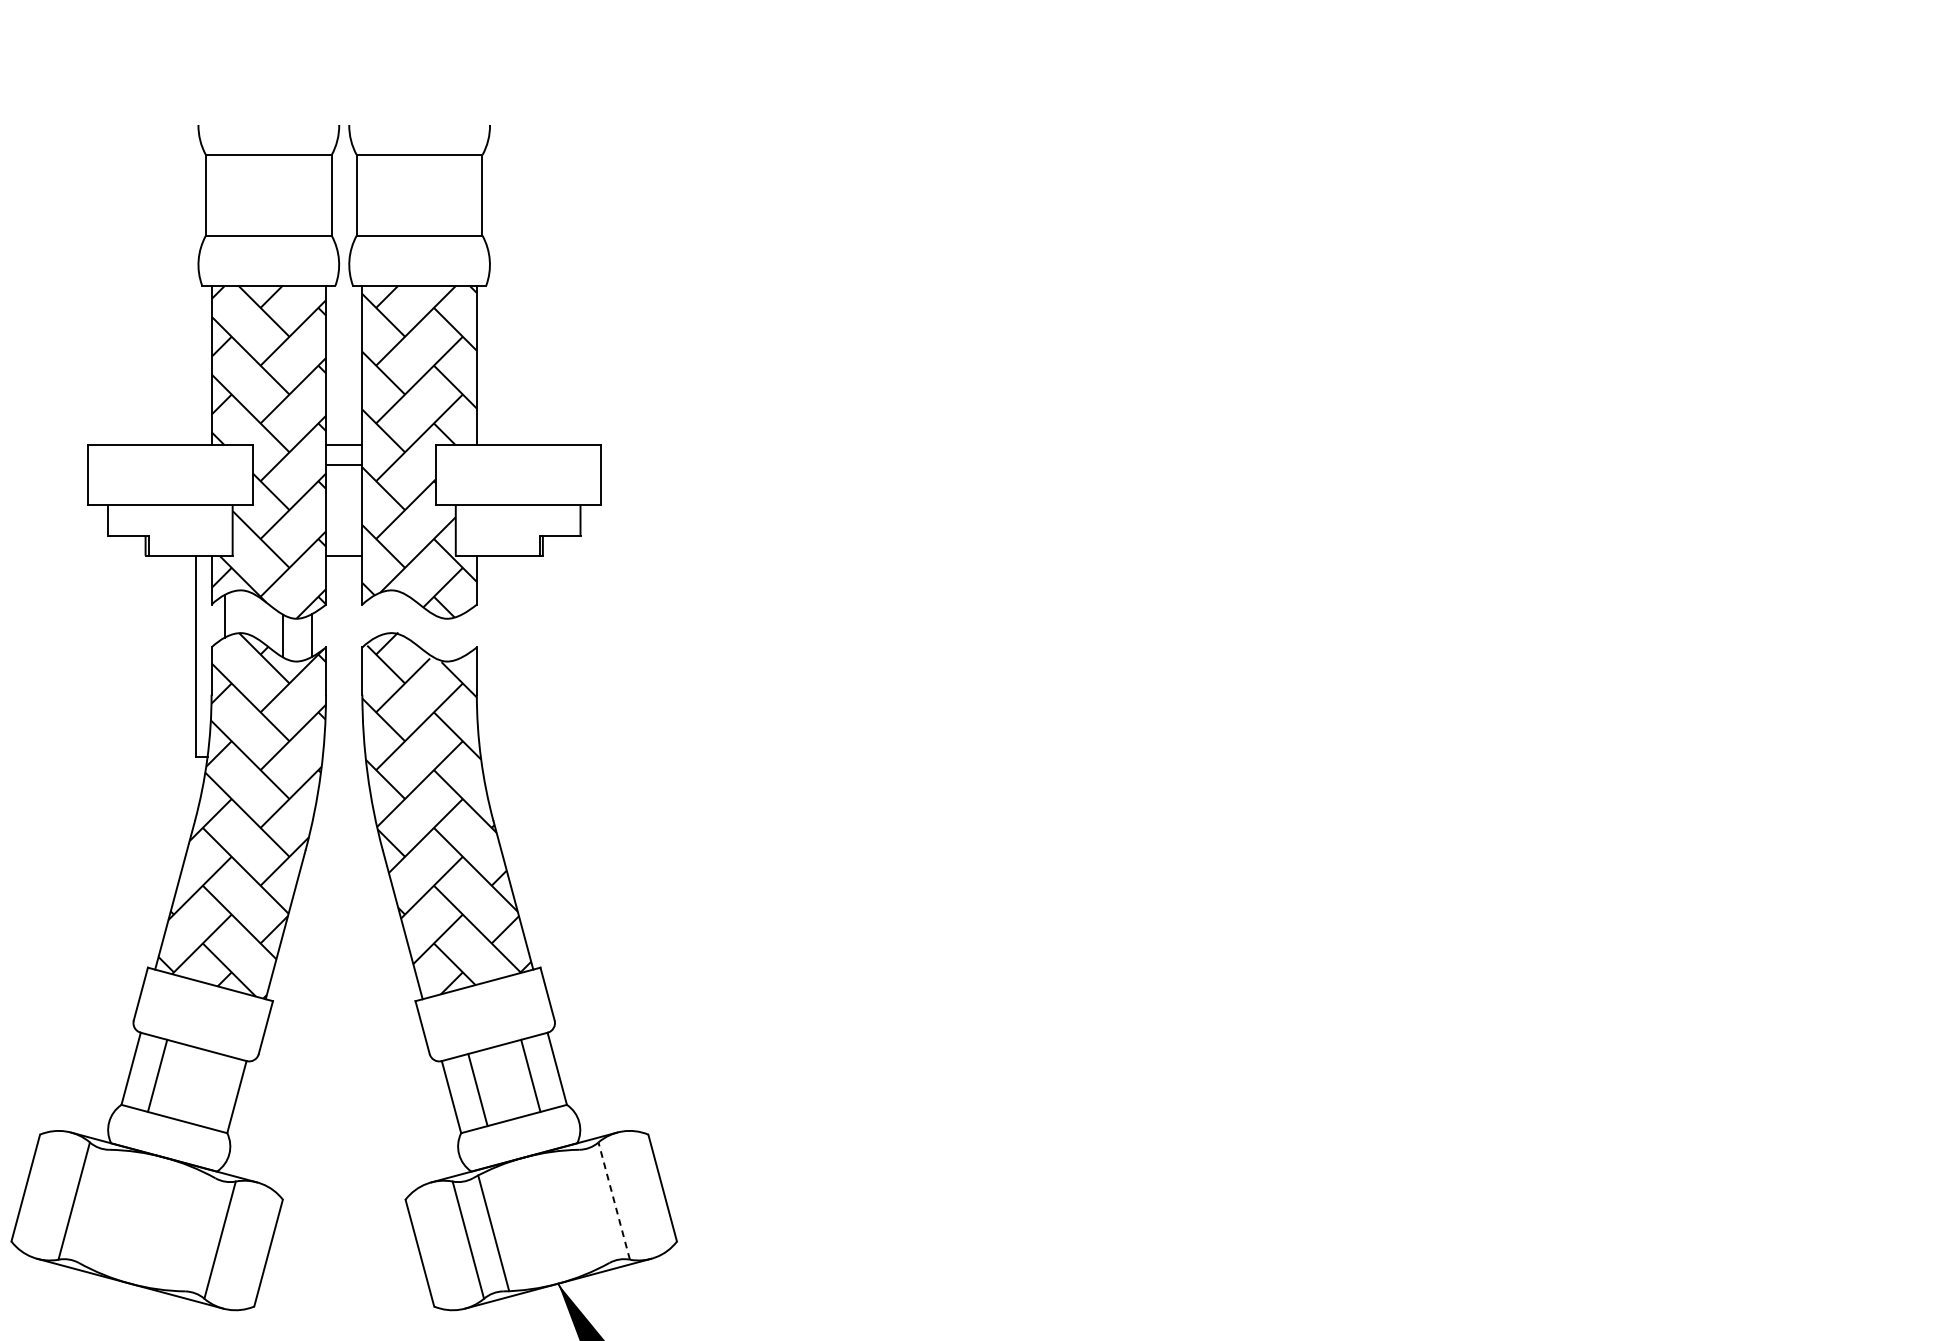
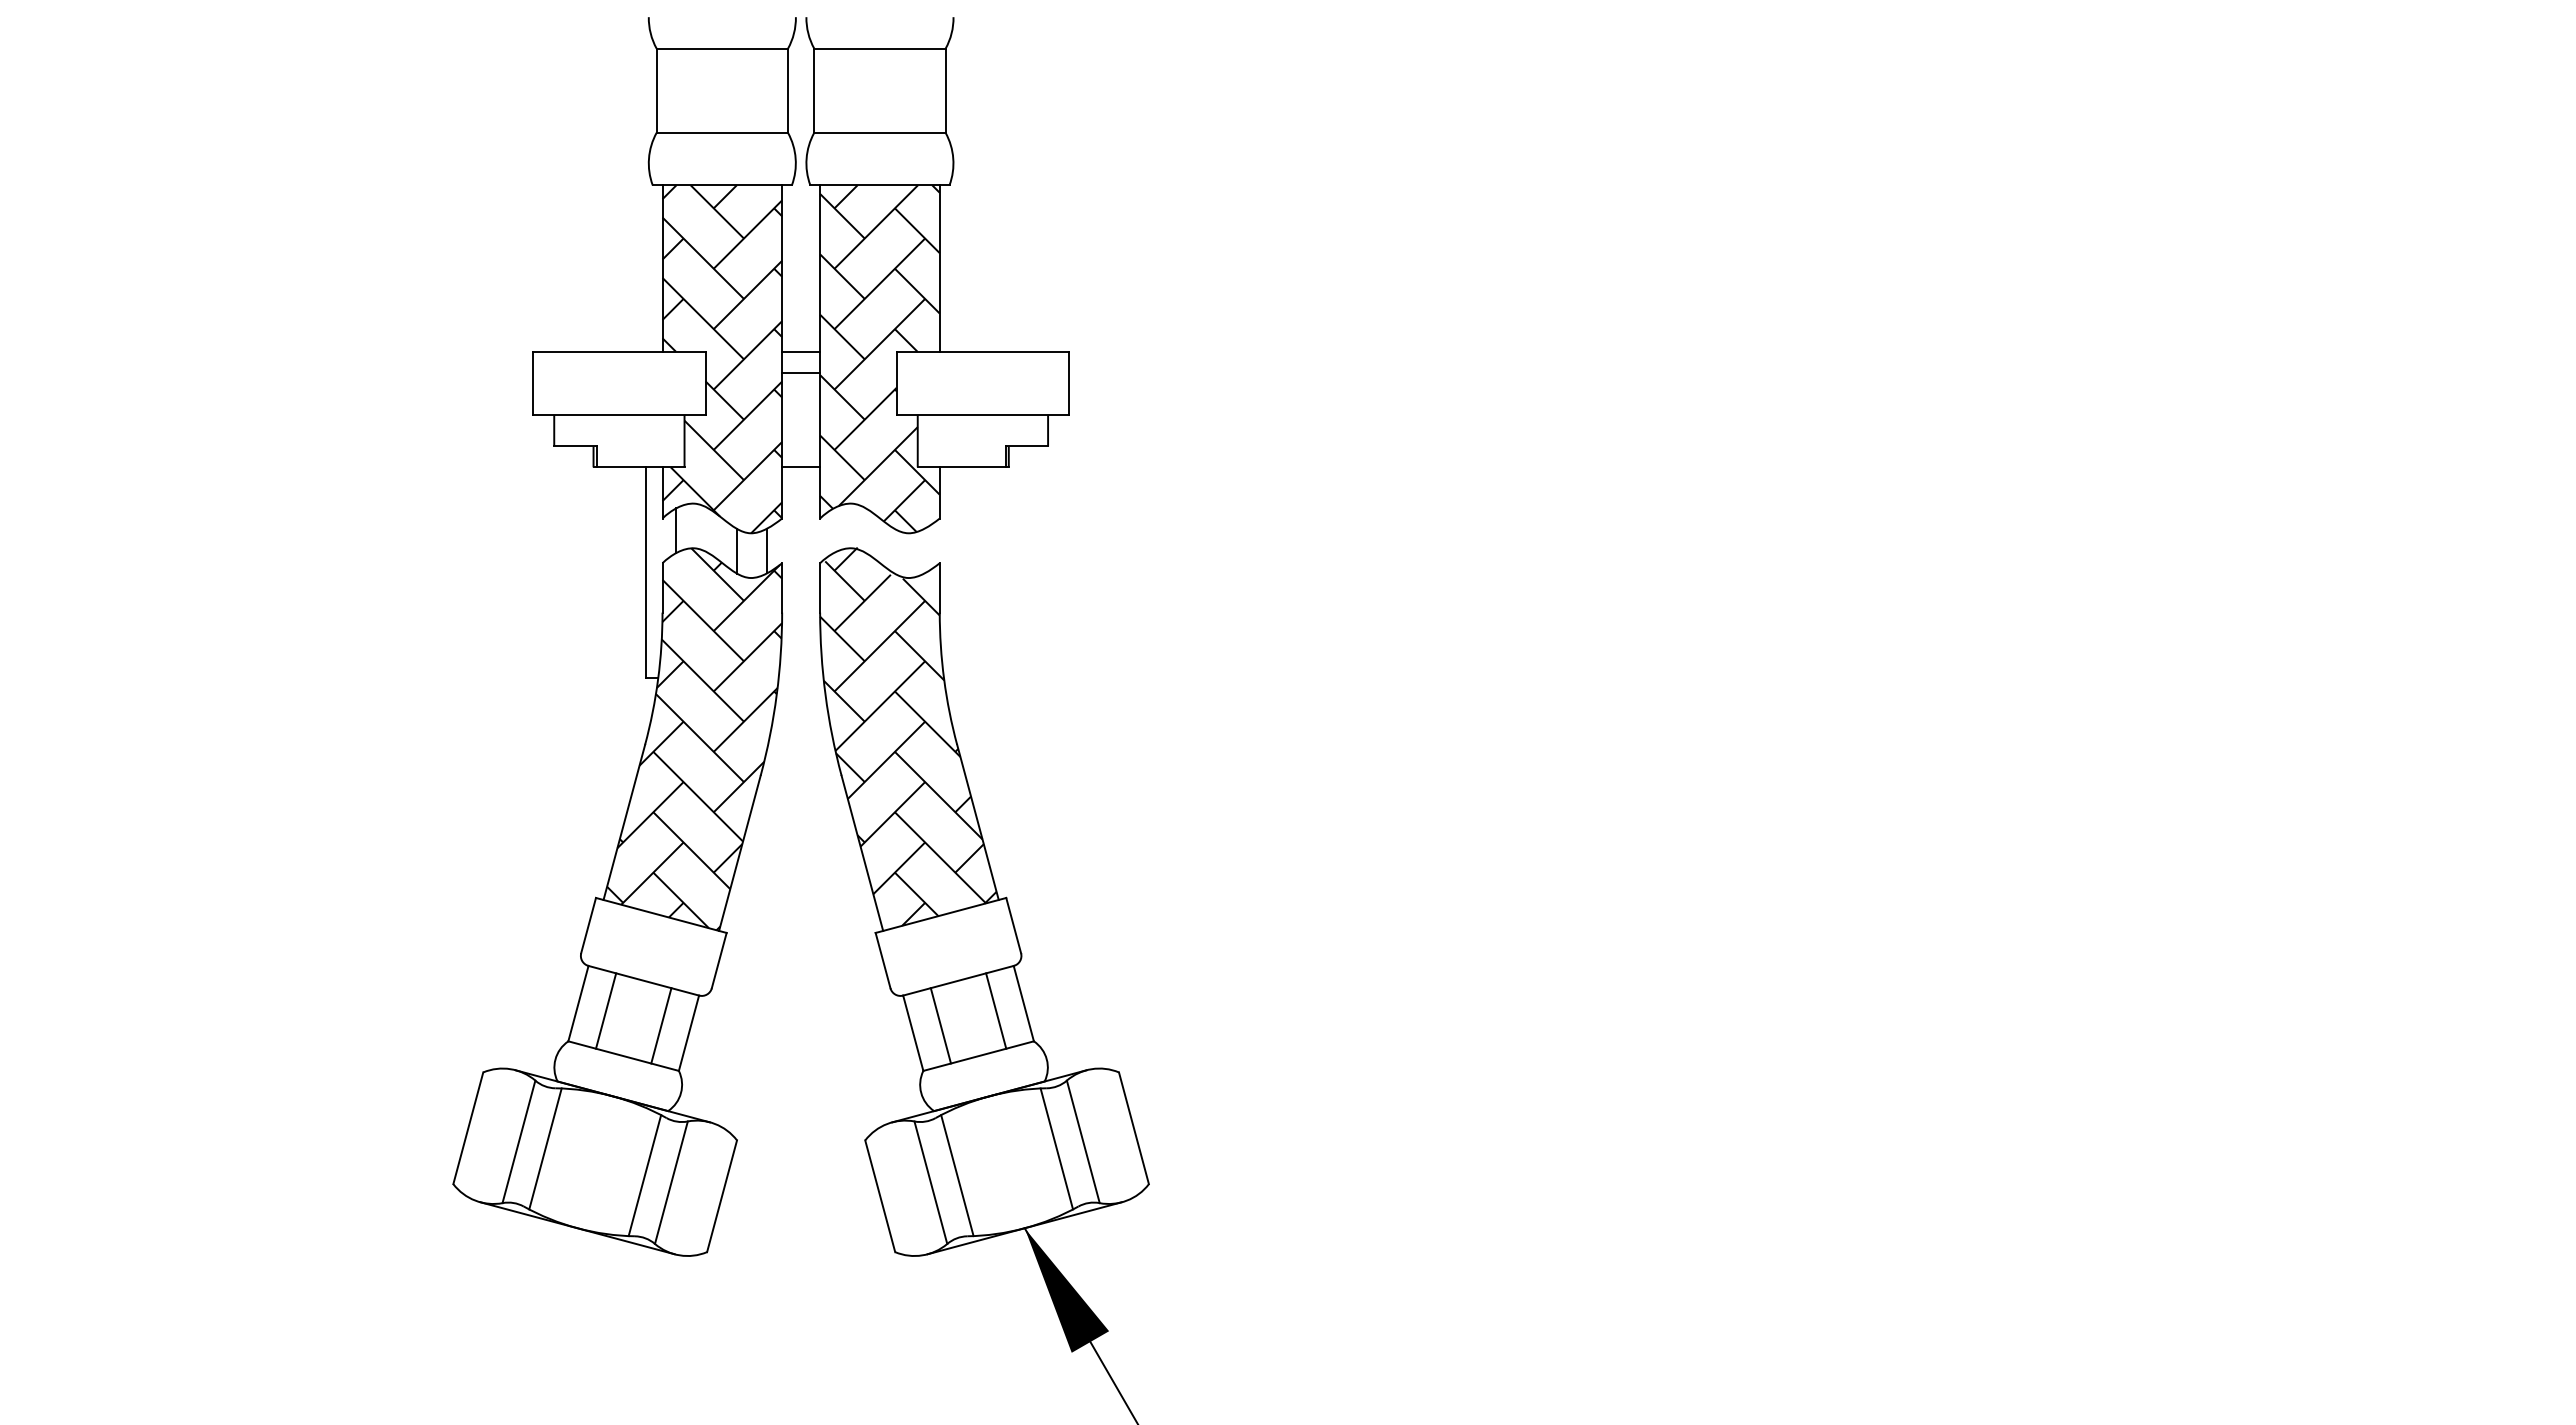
line: (210, 1089) -> (661, 1025), added
line: (614, 1200) -> (1083, 1141), dashed -> solid
line: (99, 1207) -> (545, 1148), added
line: (588, 1207) -> (1056, 1148), added
line: (194, 1233) -> (644, 1175), added

